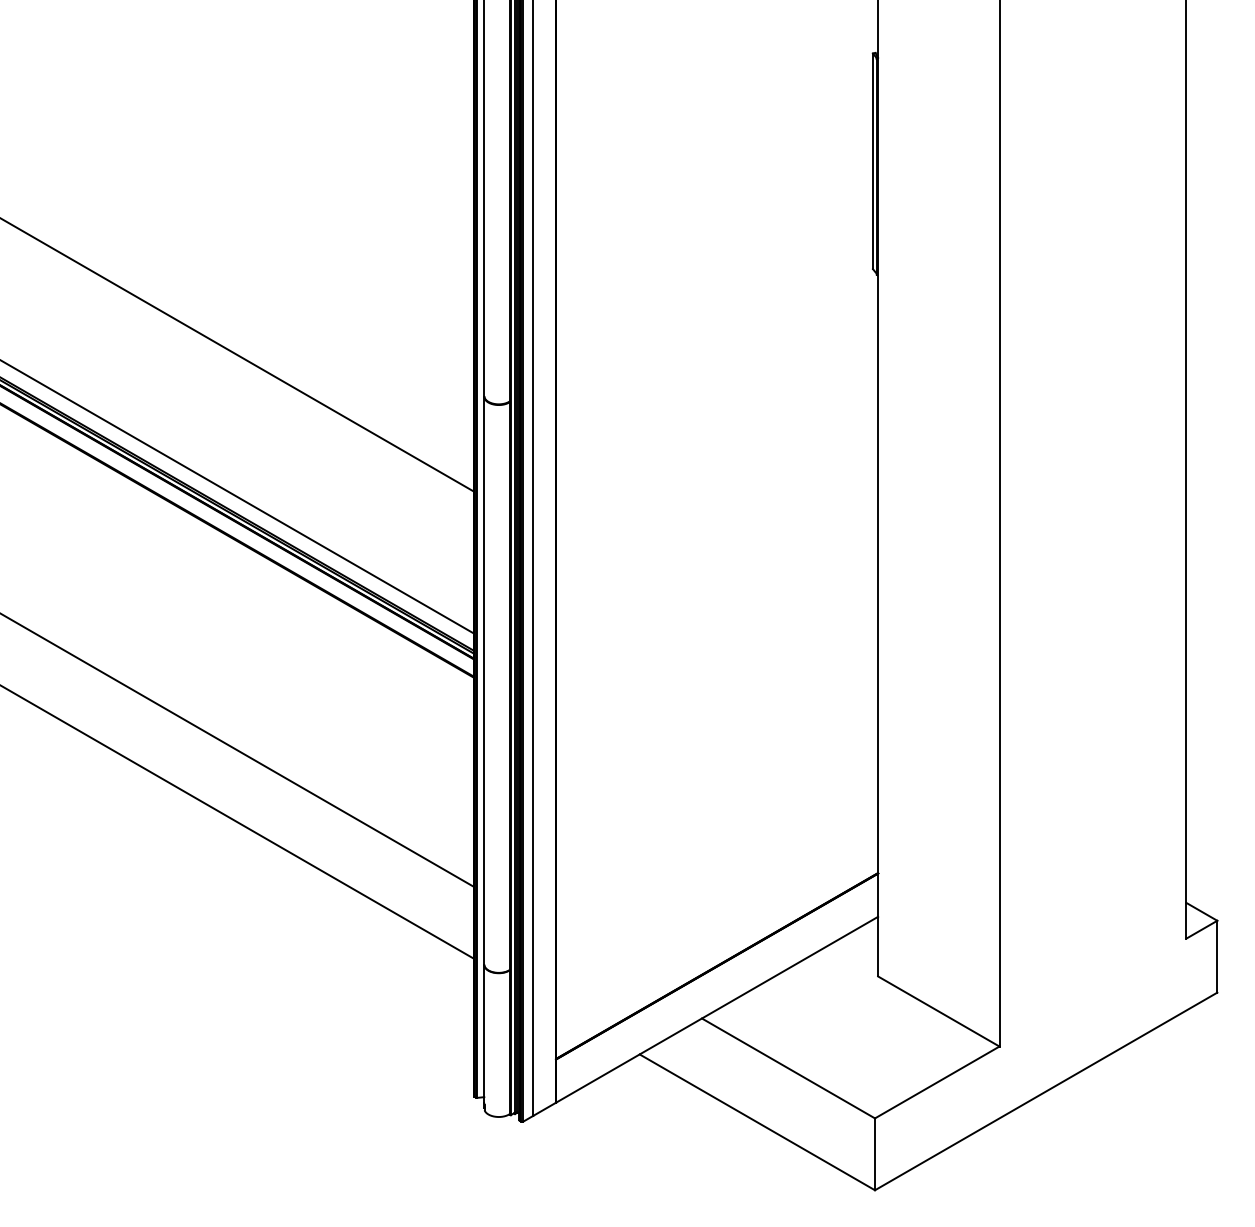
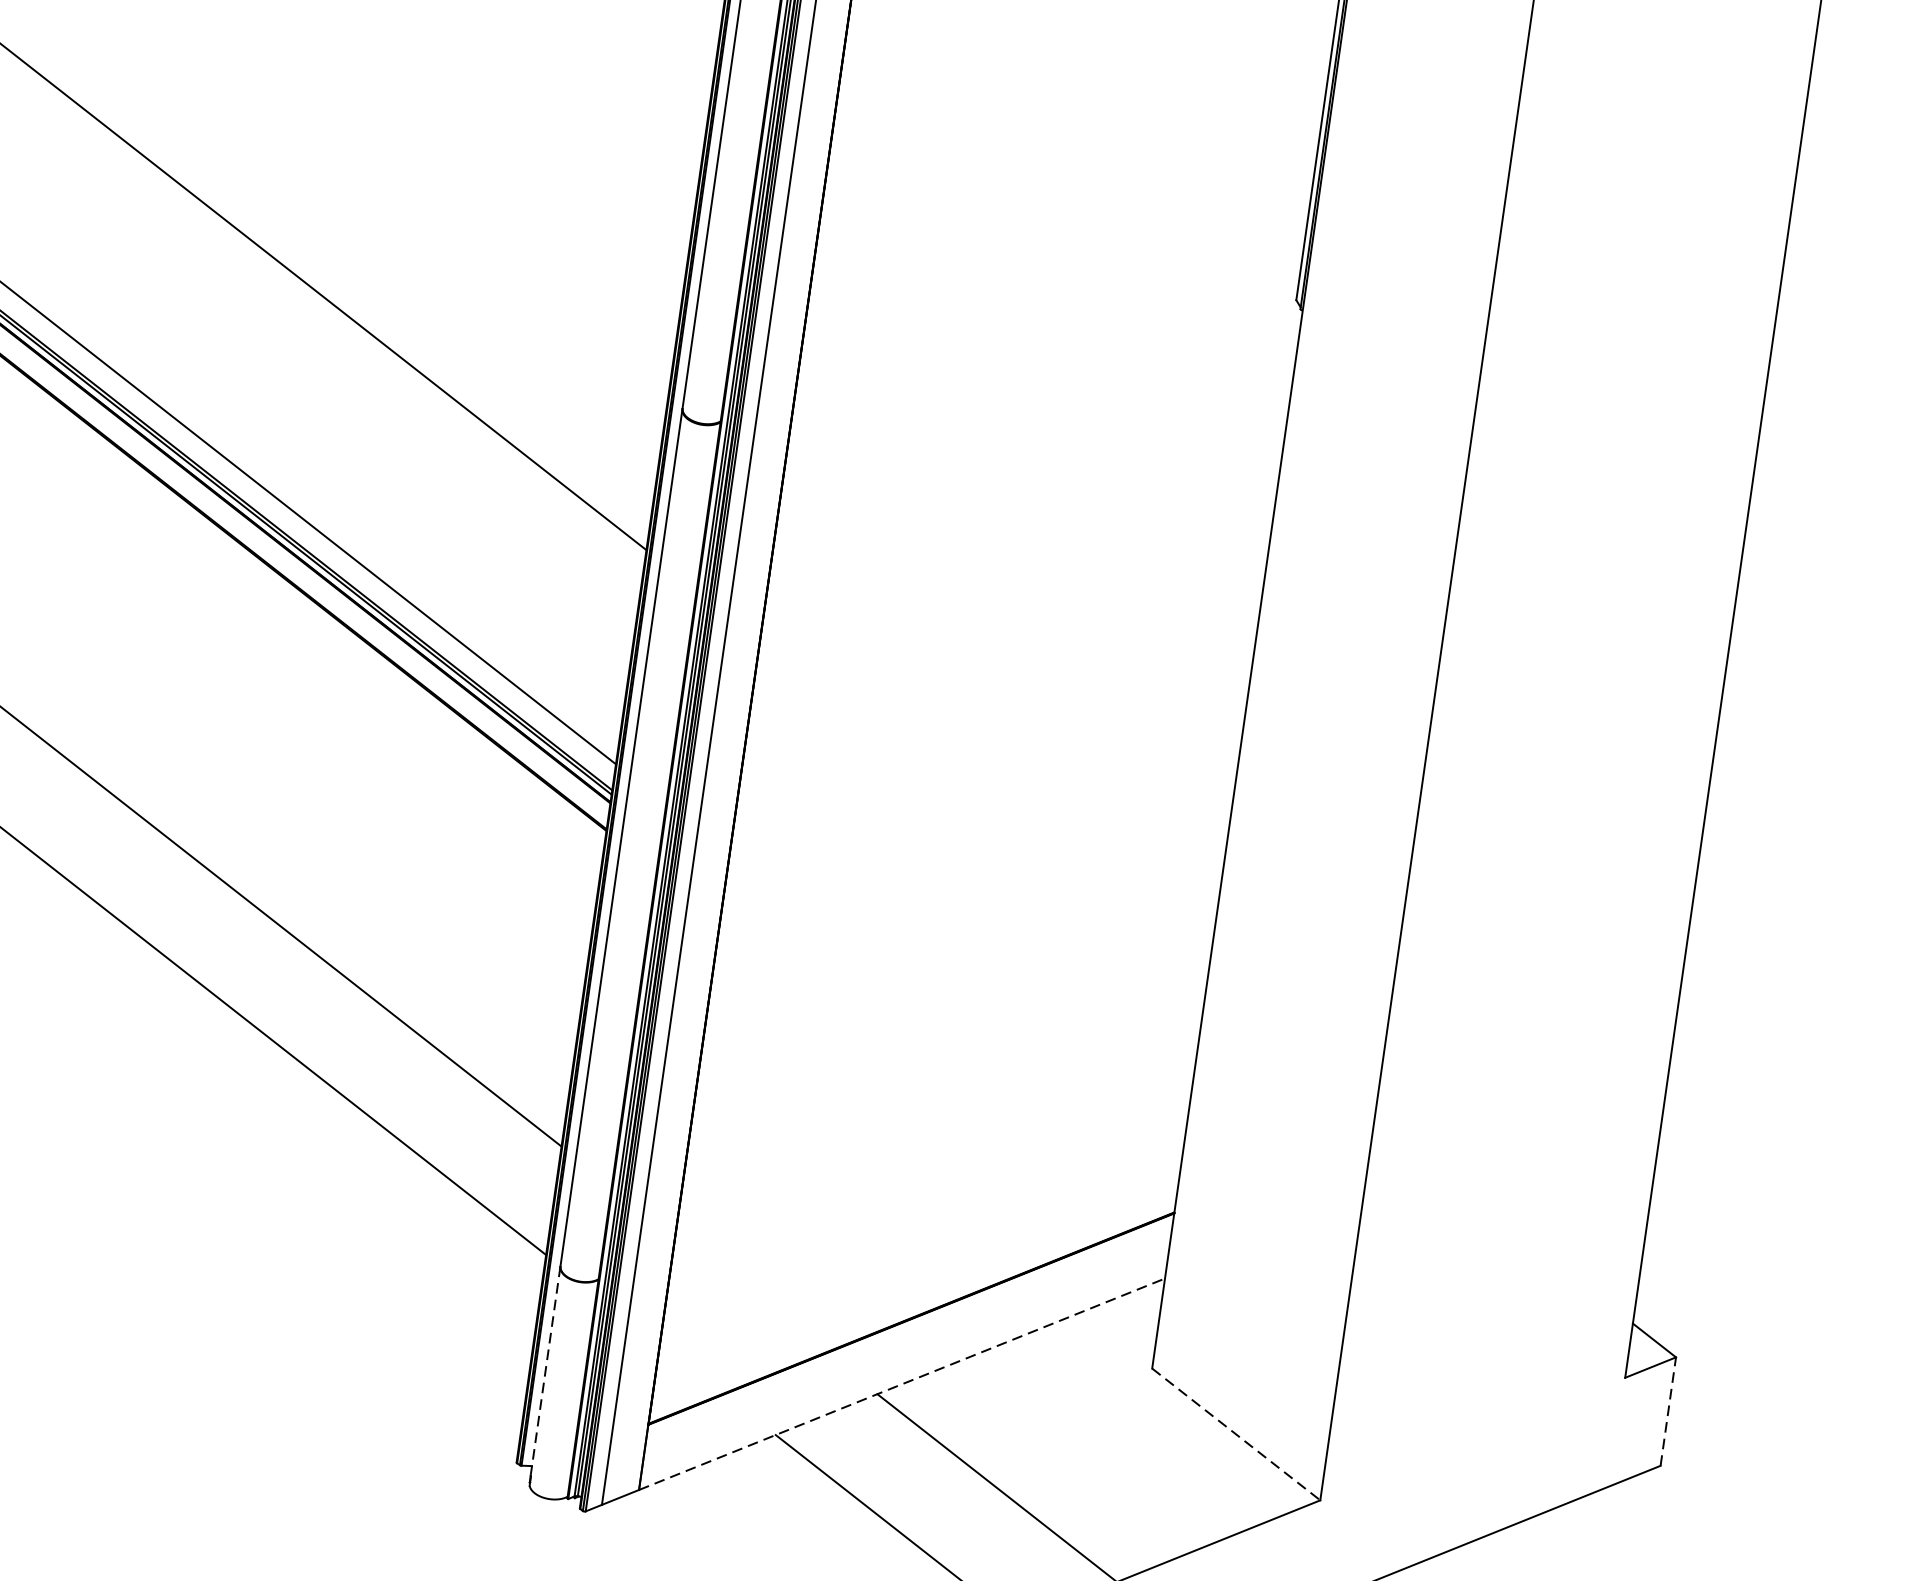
line: (1217, 956) -> (1668, 1411), solid -> dashed
line: (717, 1009) -> (902, 1383), solid -> dashed
line: (939, 1011) -> (1237, 1434), solid -> dashed
line: (484, 1034) -> (545, 1371), solid -> dashed

